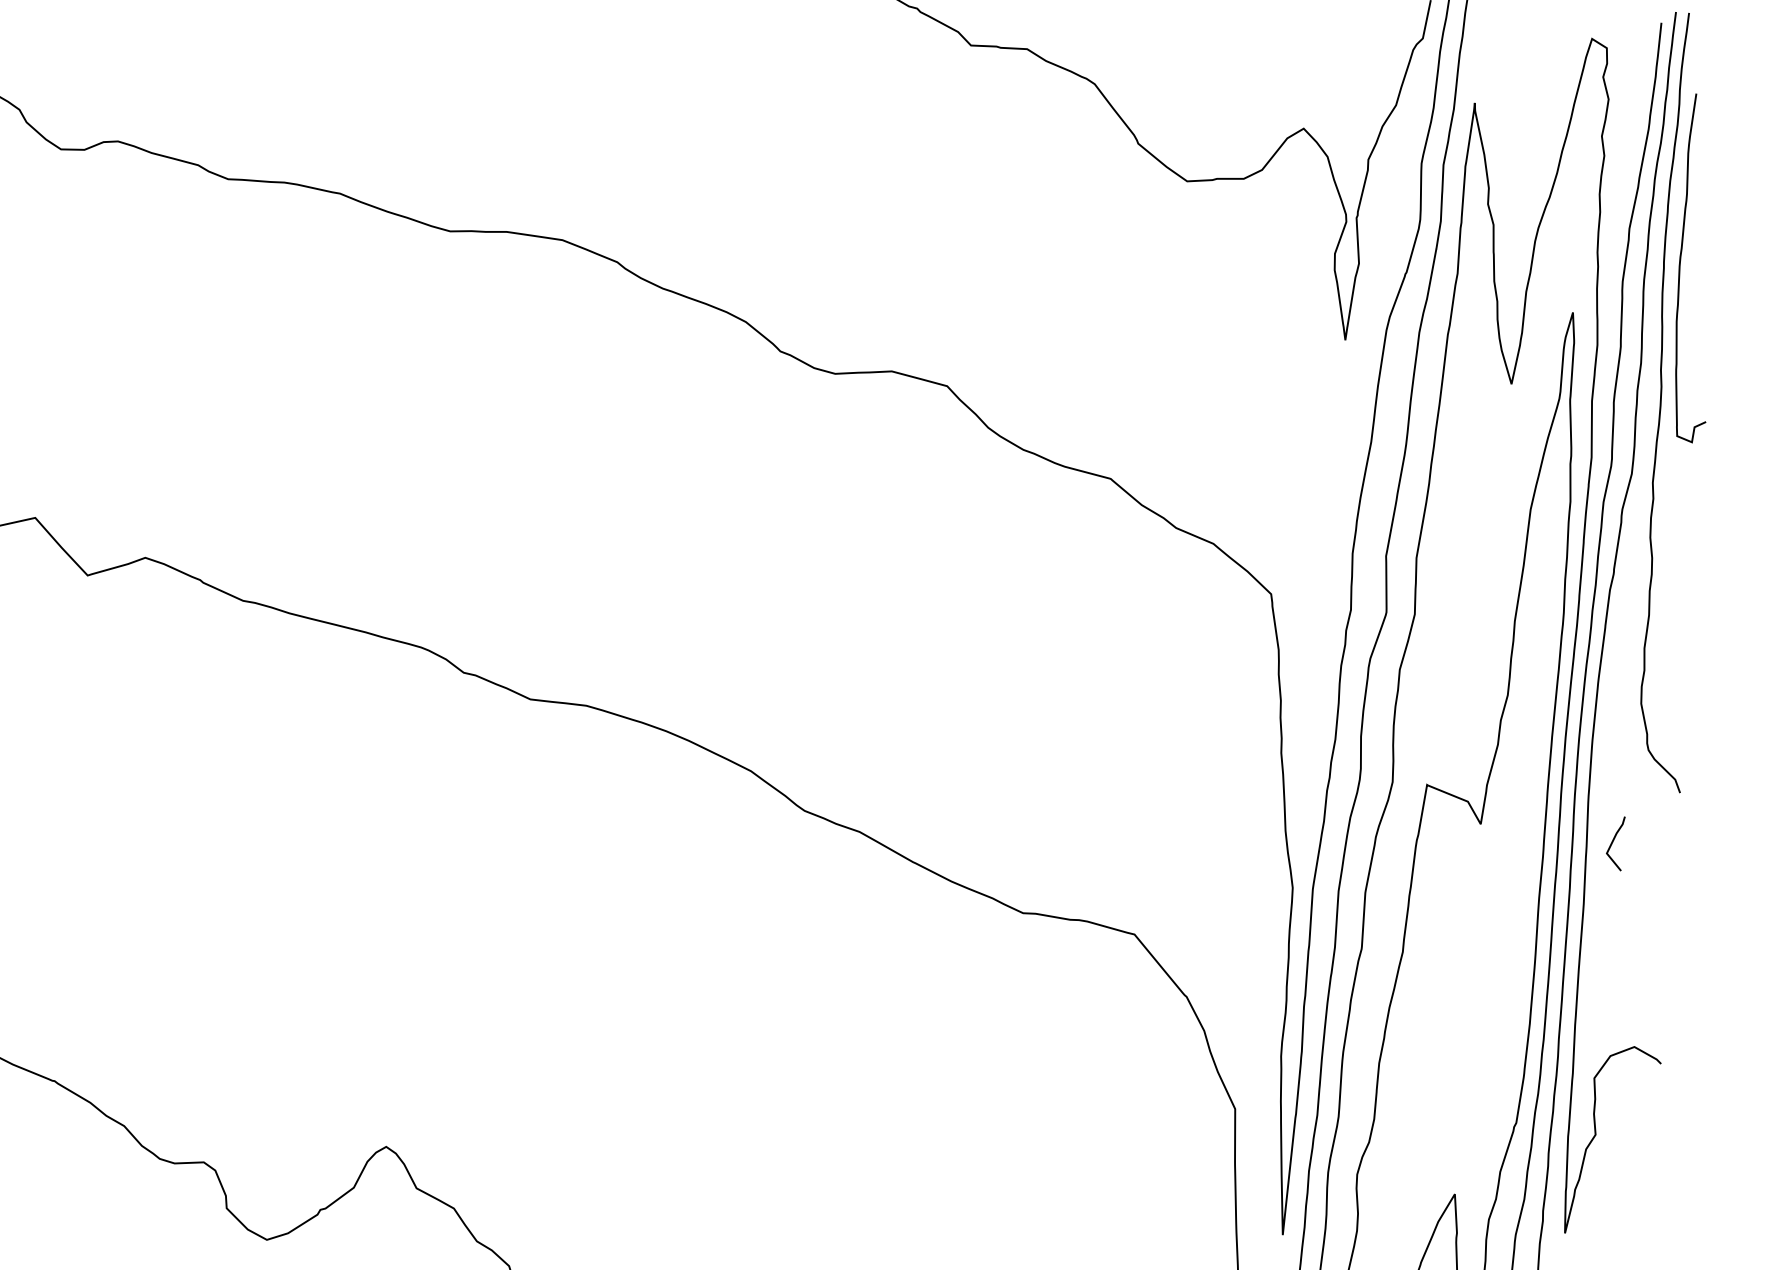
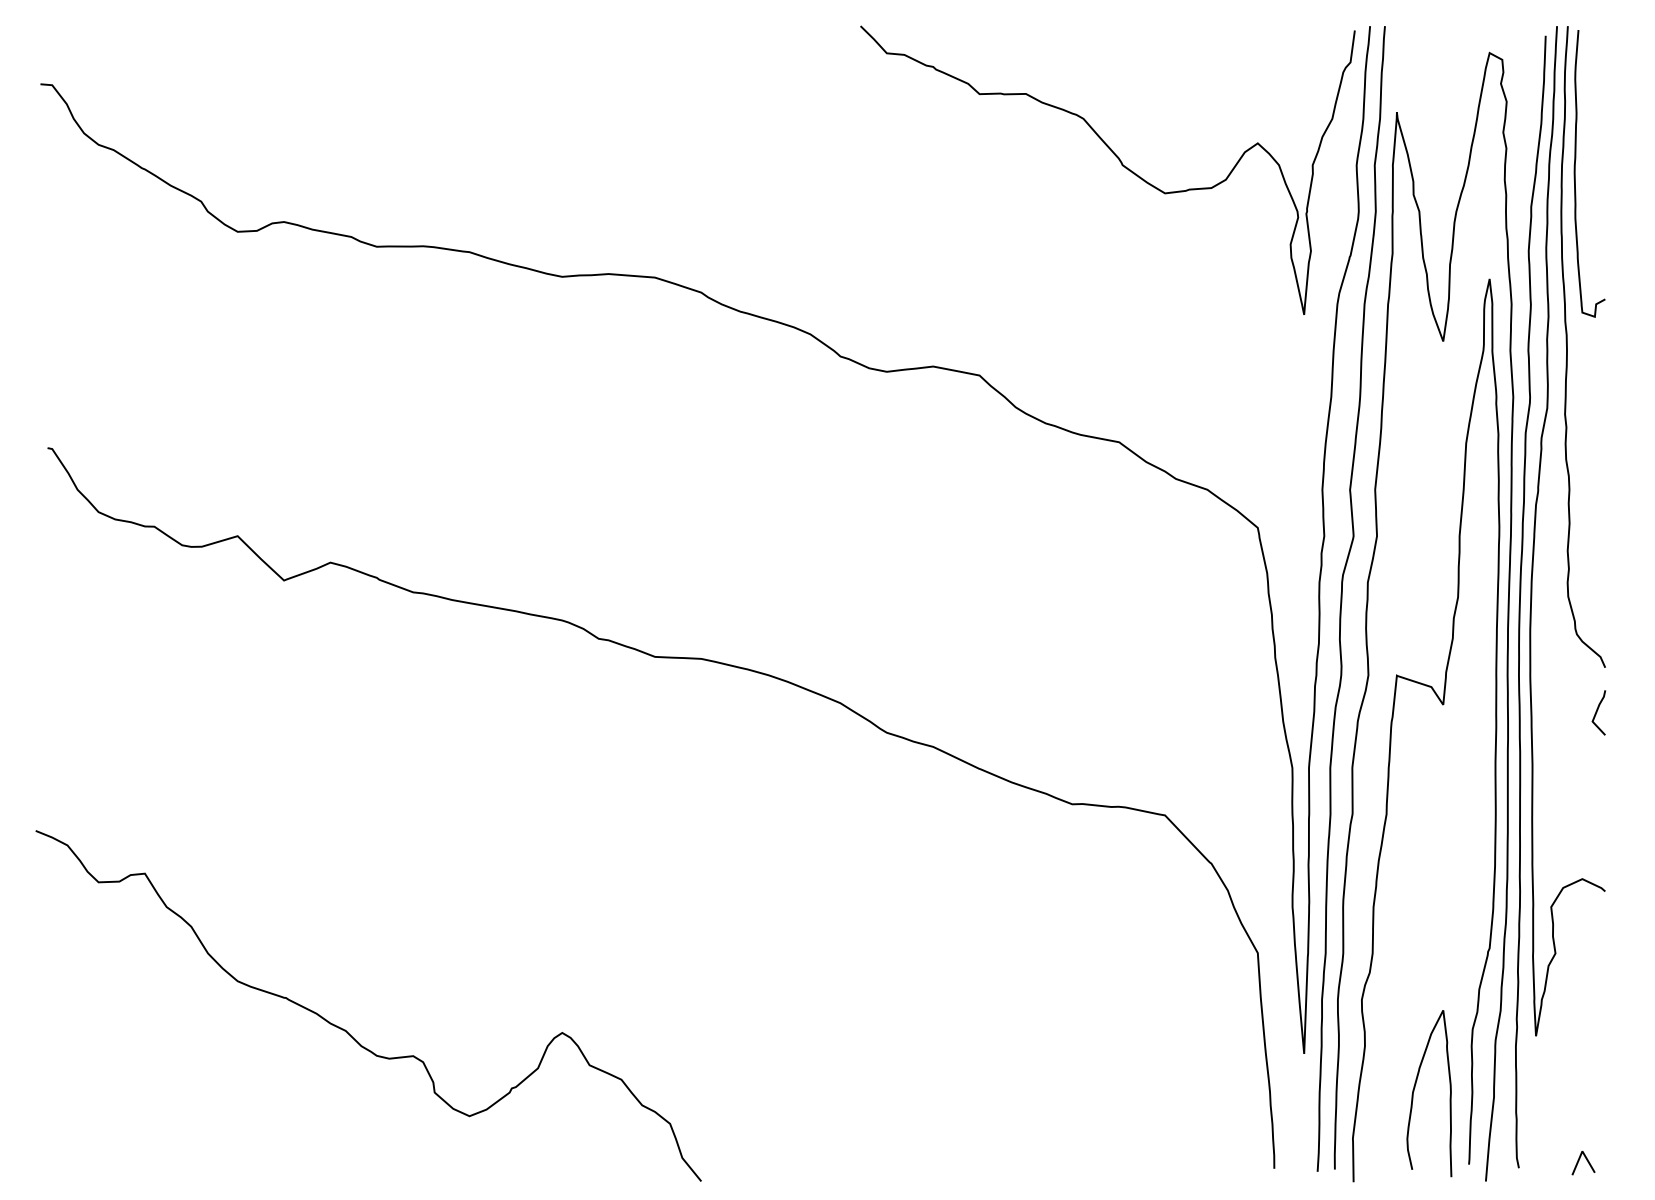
curve: (1680, 267) -> (1575, 173), moved
line: (1613, 842) -> (1597, 712), moved

